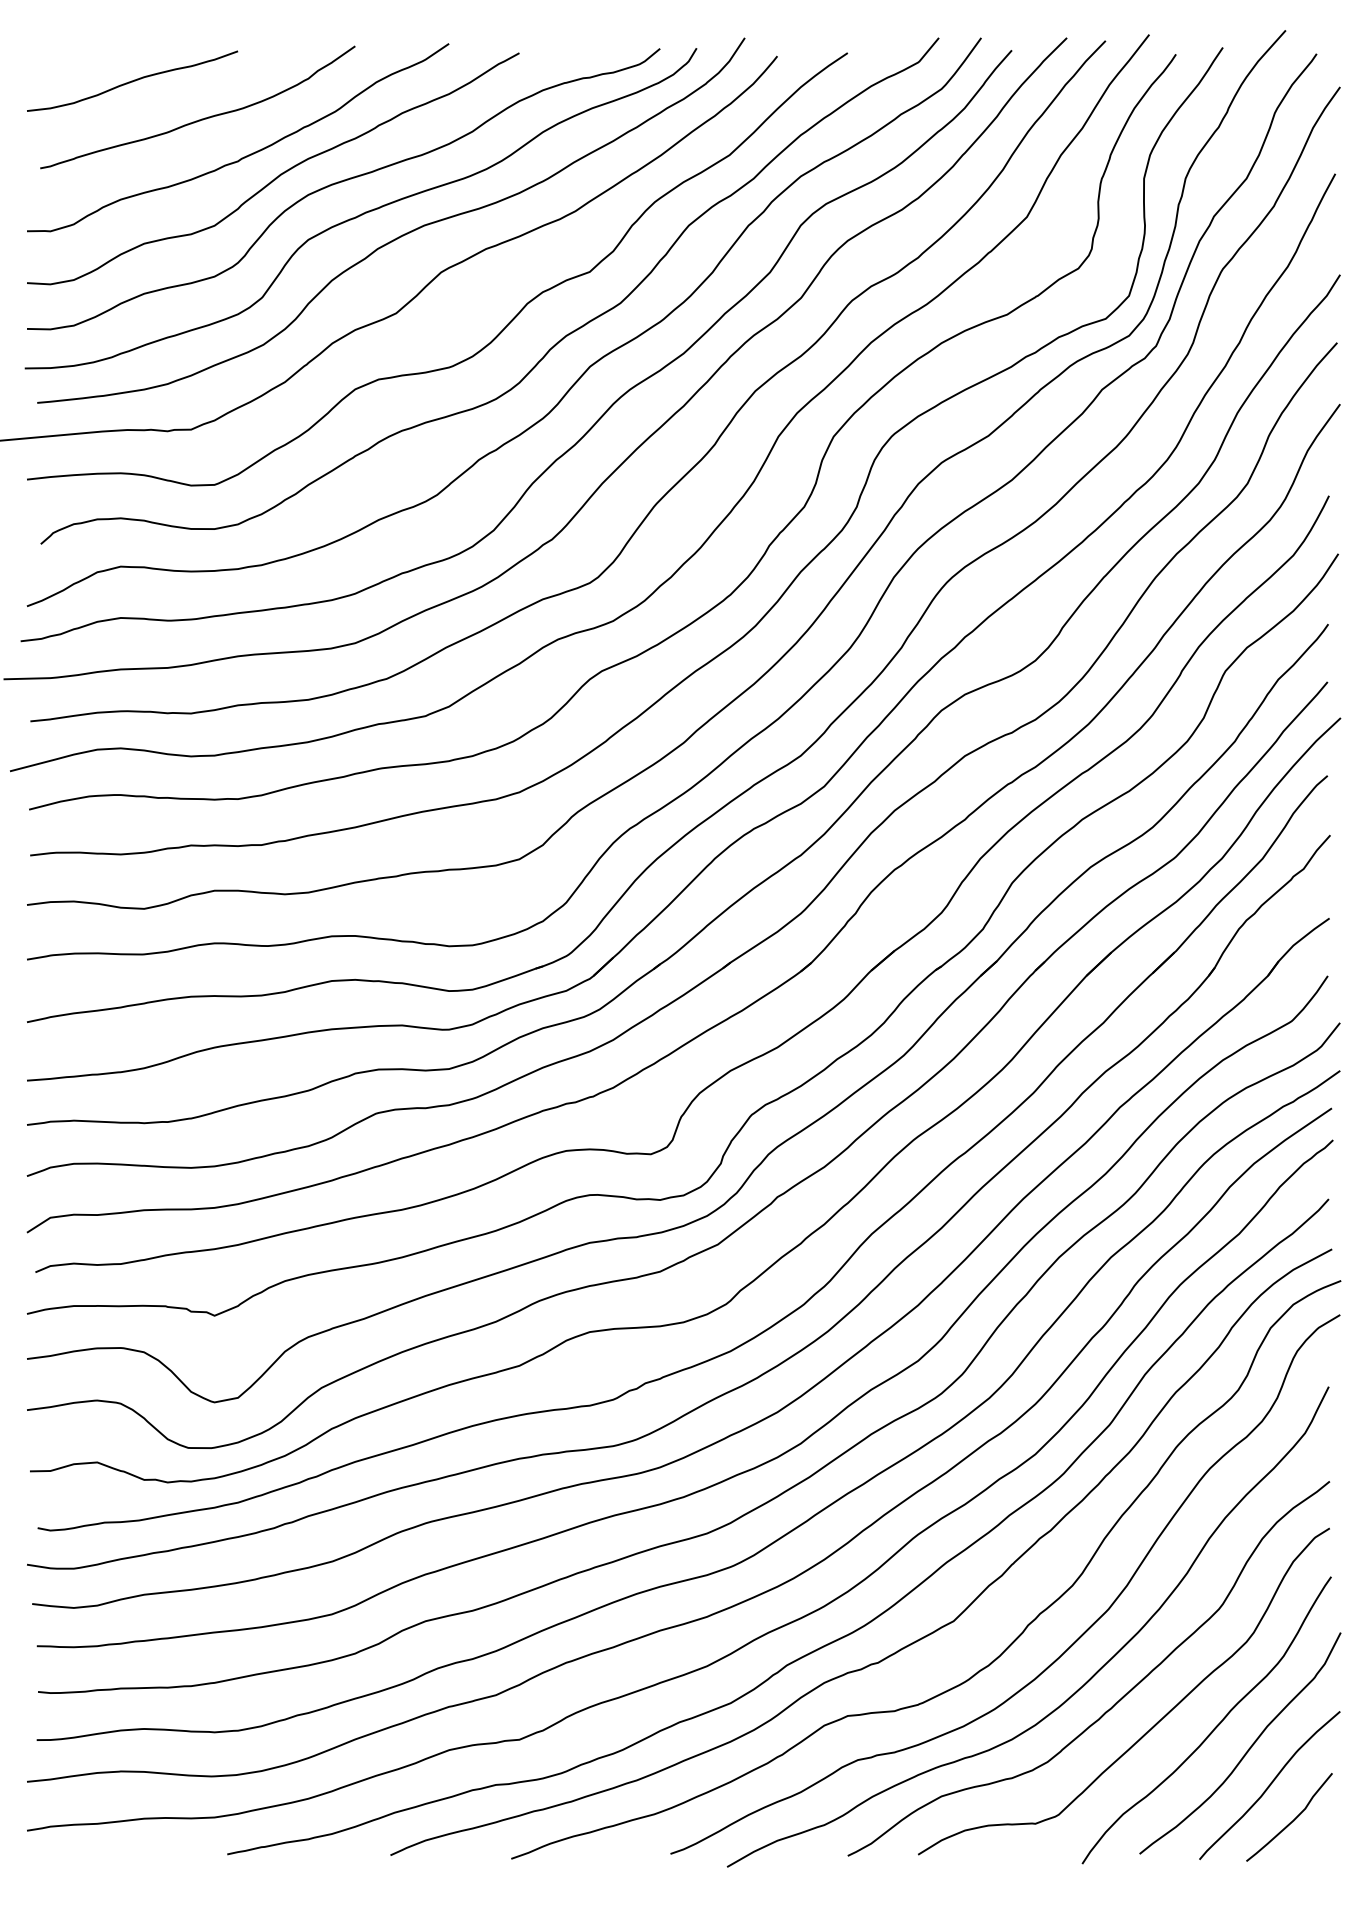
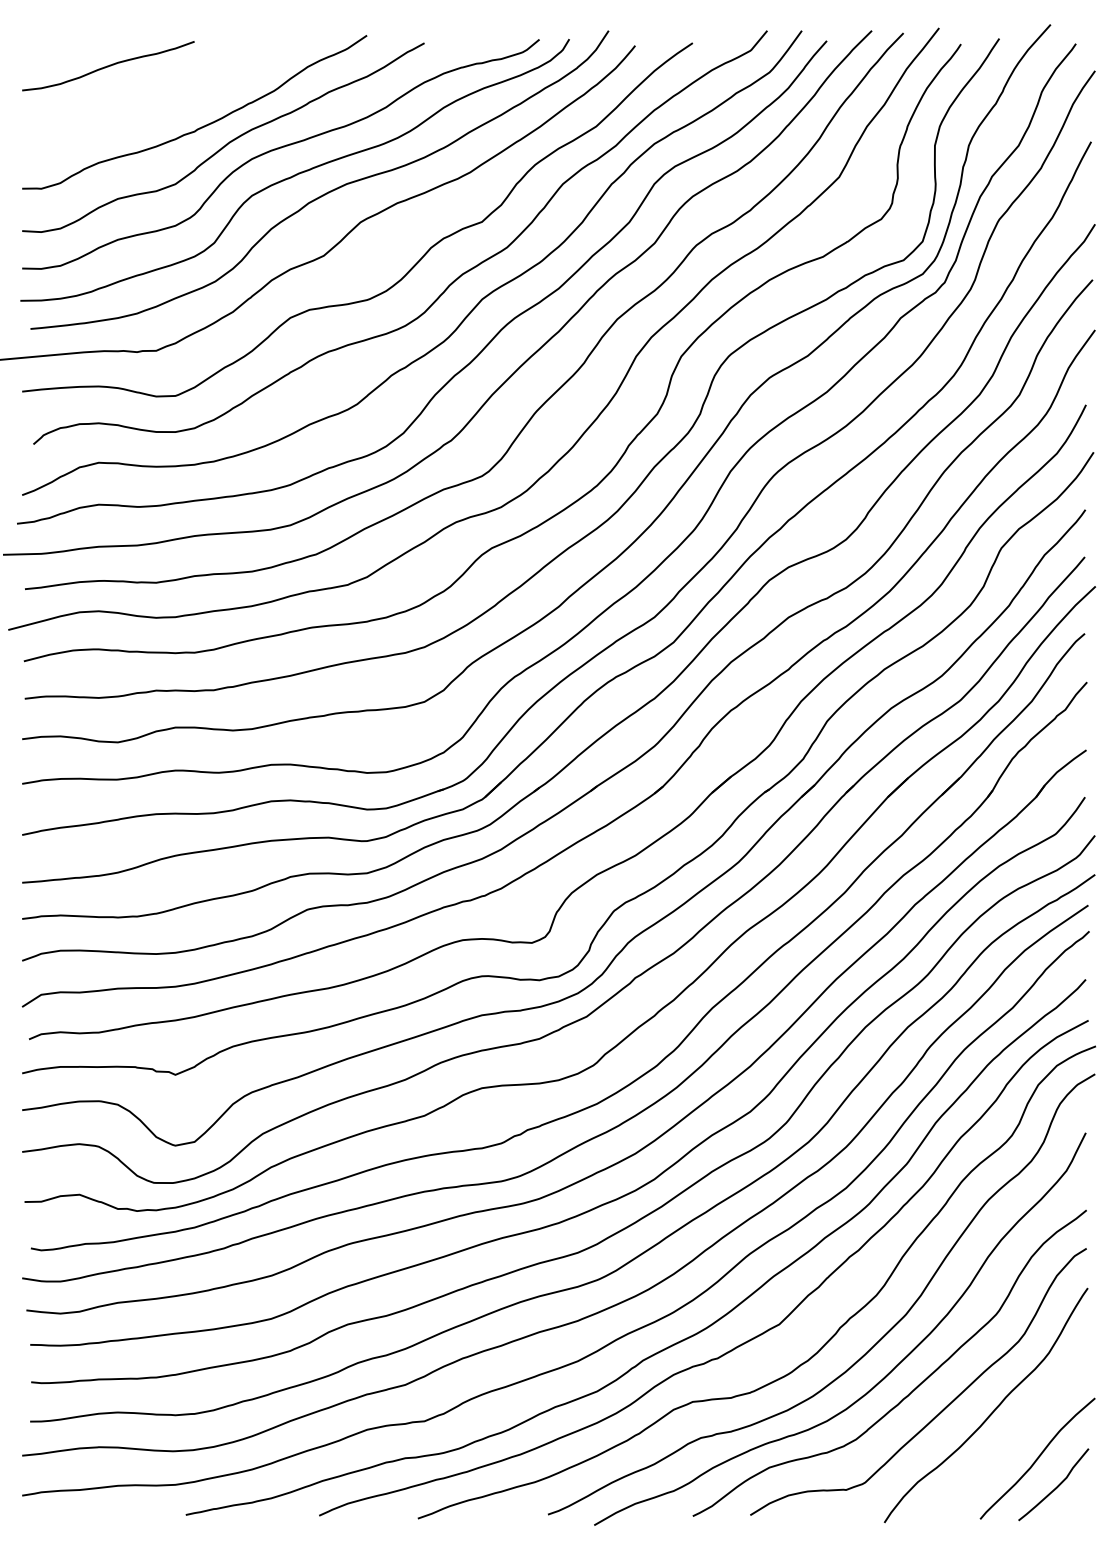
curve: (201, 118) -> (164, 96), removed
curve: (1248, 1748) -> (1020, 1428), removed

